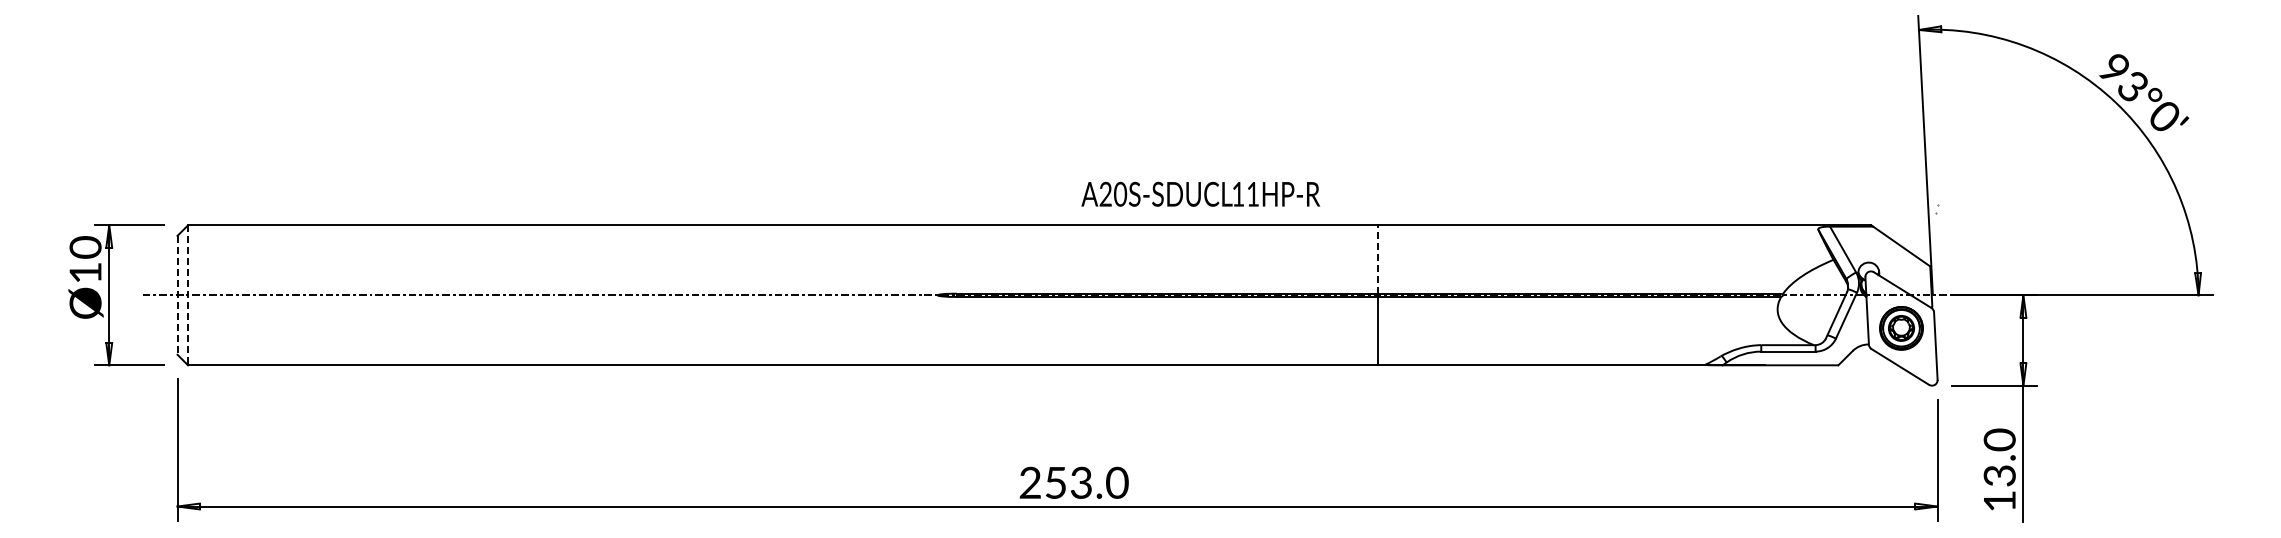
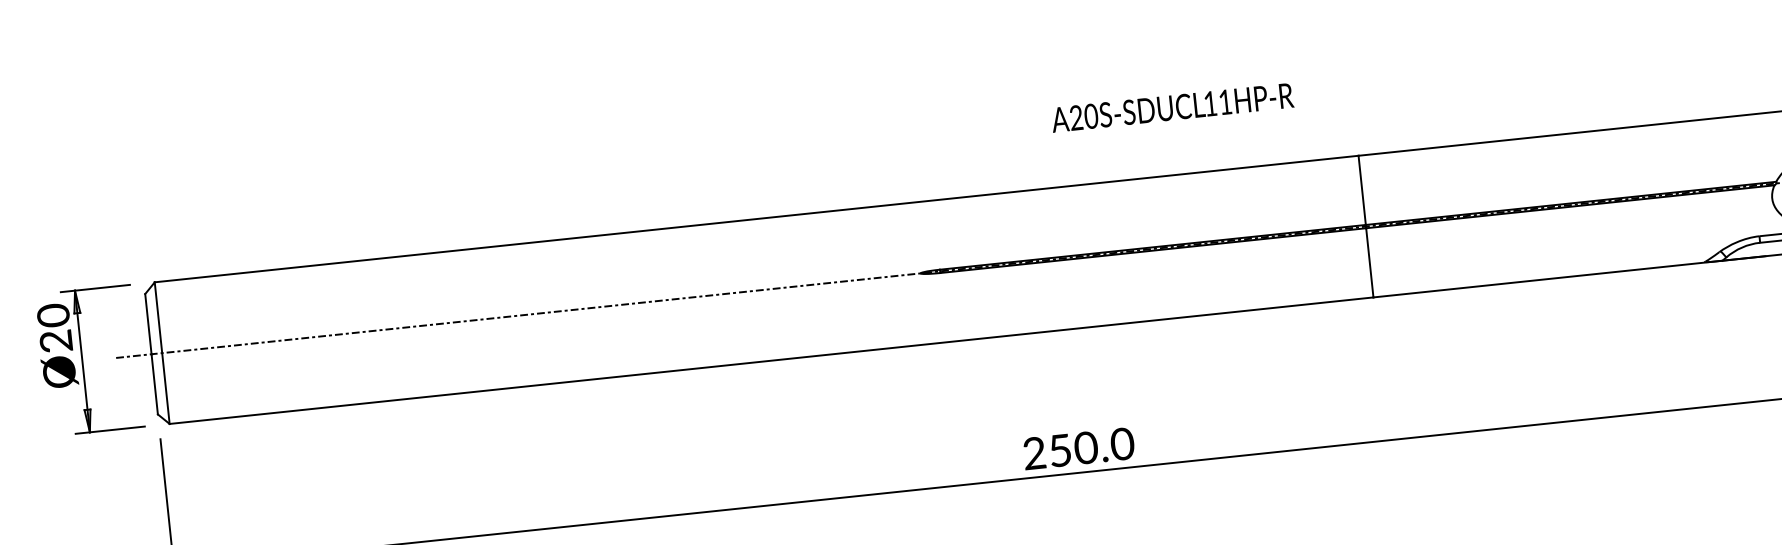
text: (1200, 193) -> (1172, 106), moved
line: (1377, 259) -> (1362, 190), dashed -> solid
text: (85, 272) -> (55, 340), Ø10 -> Ø20
line: (177, 295) -> (151, 354), dashed -> solid
line: (188, 295) -> (162, 353), dashed -> solid
text: (1081, 482) -> (1086, 447), 253.0 -> 250.0

